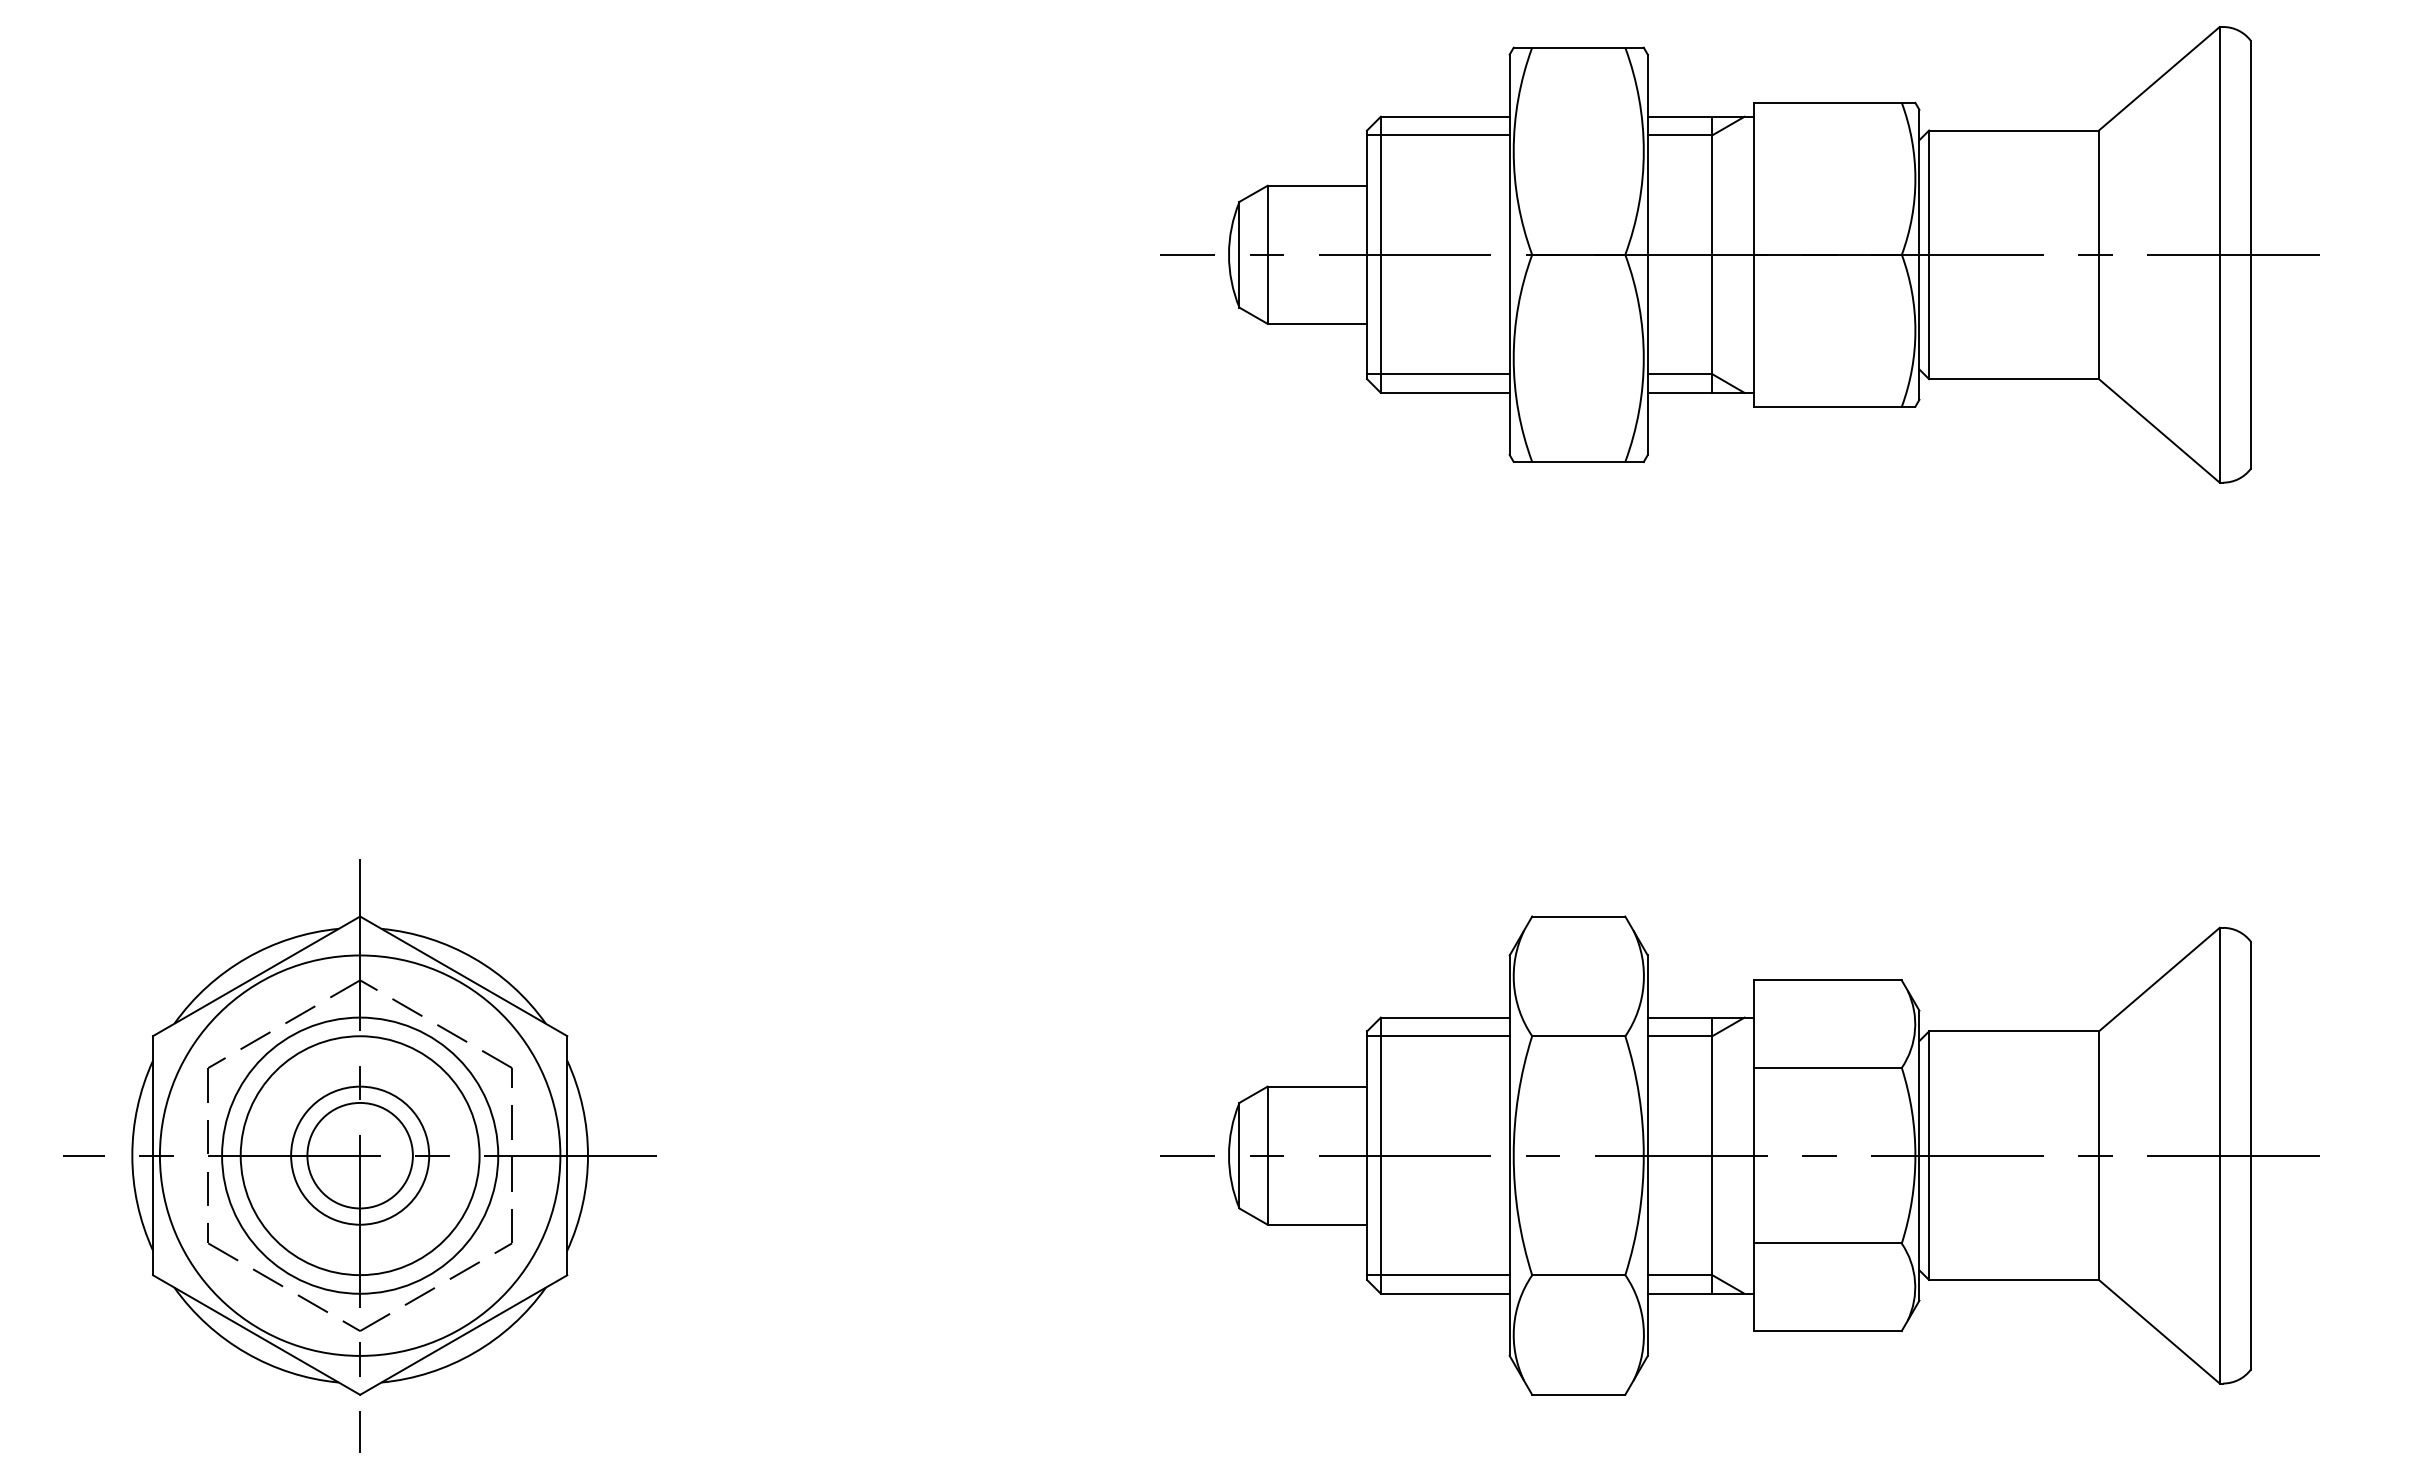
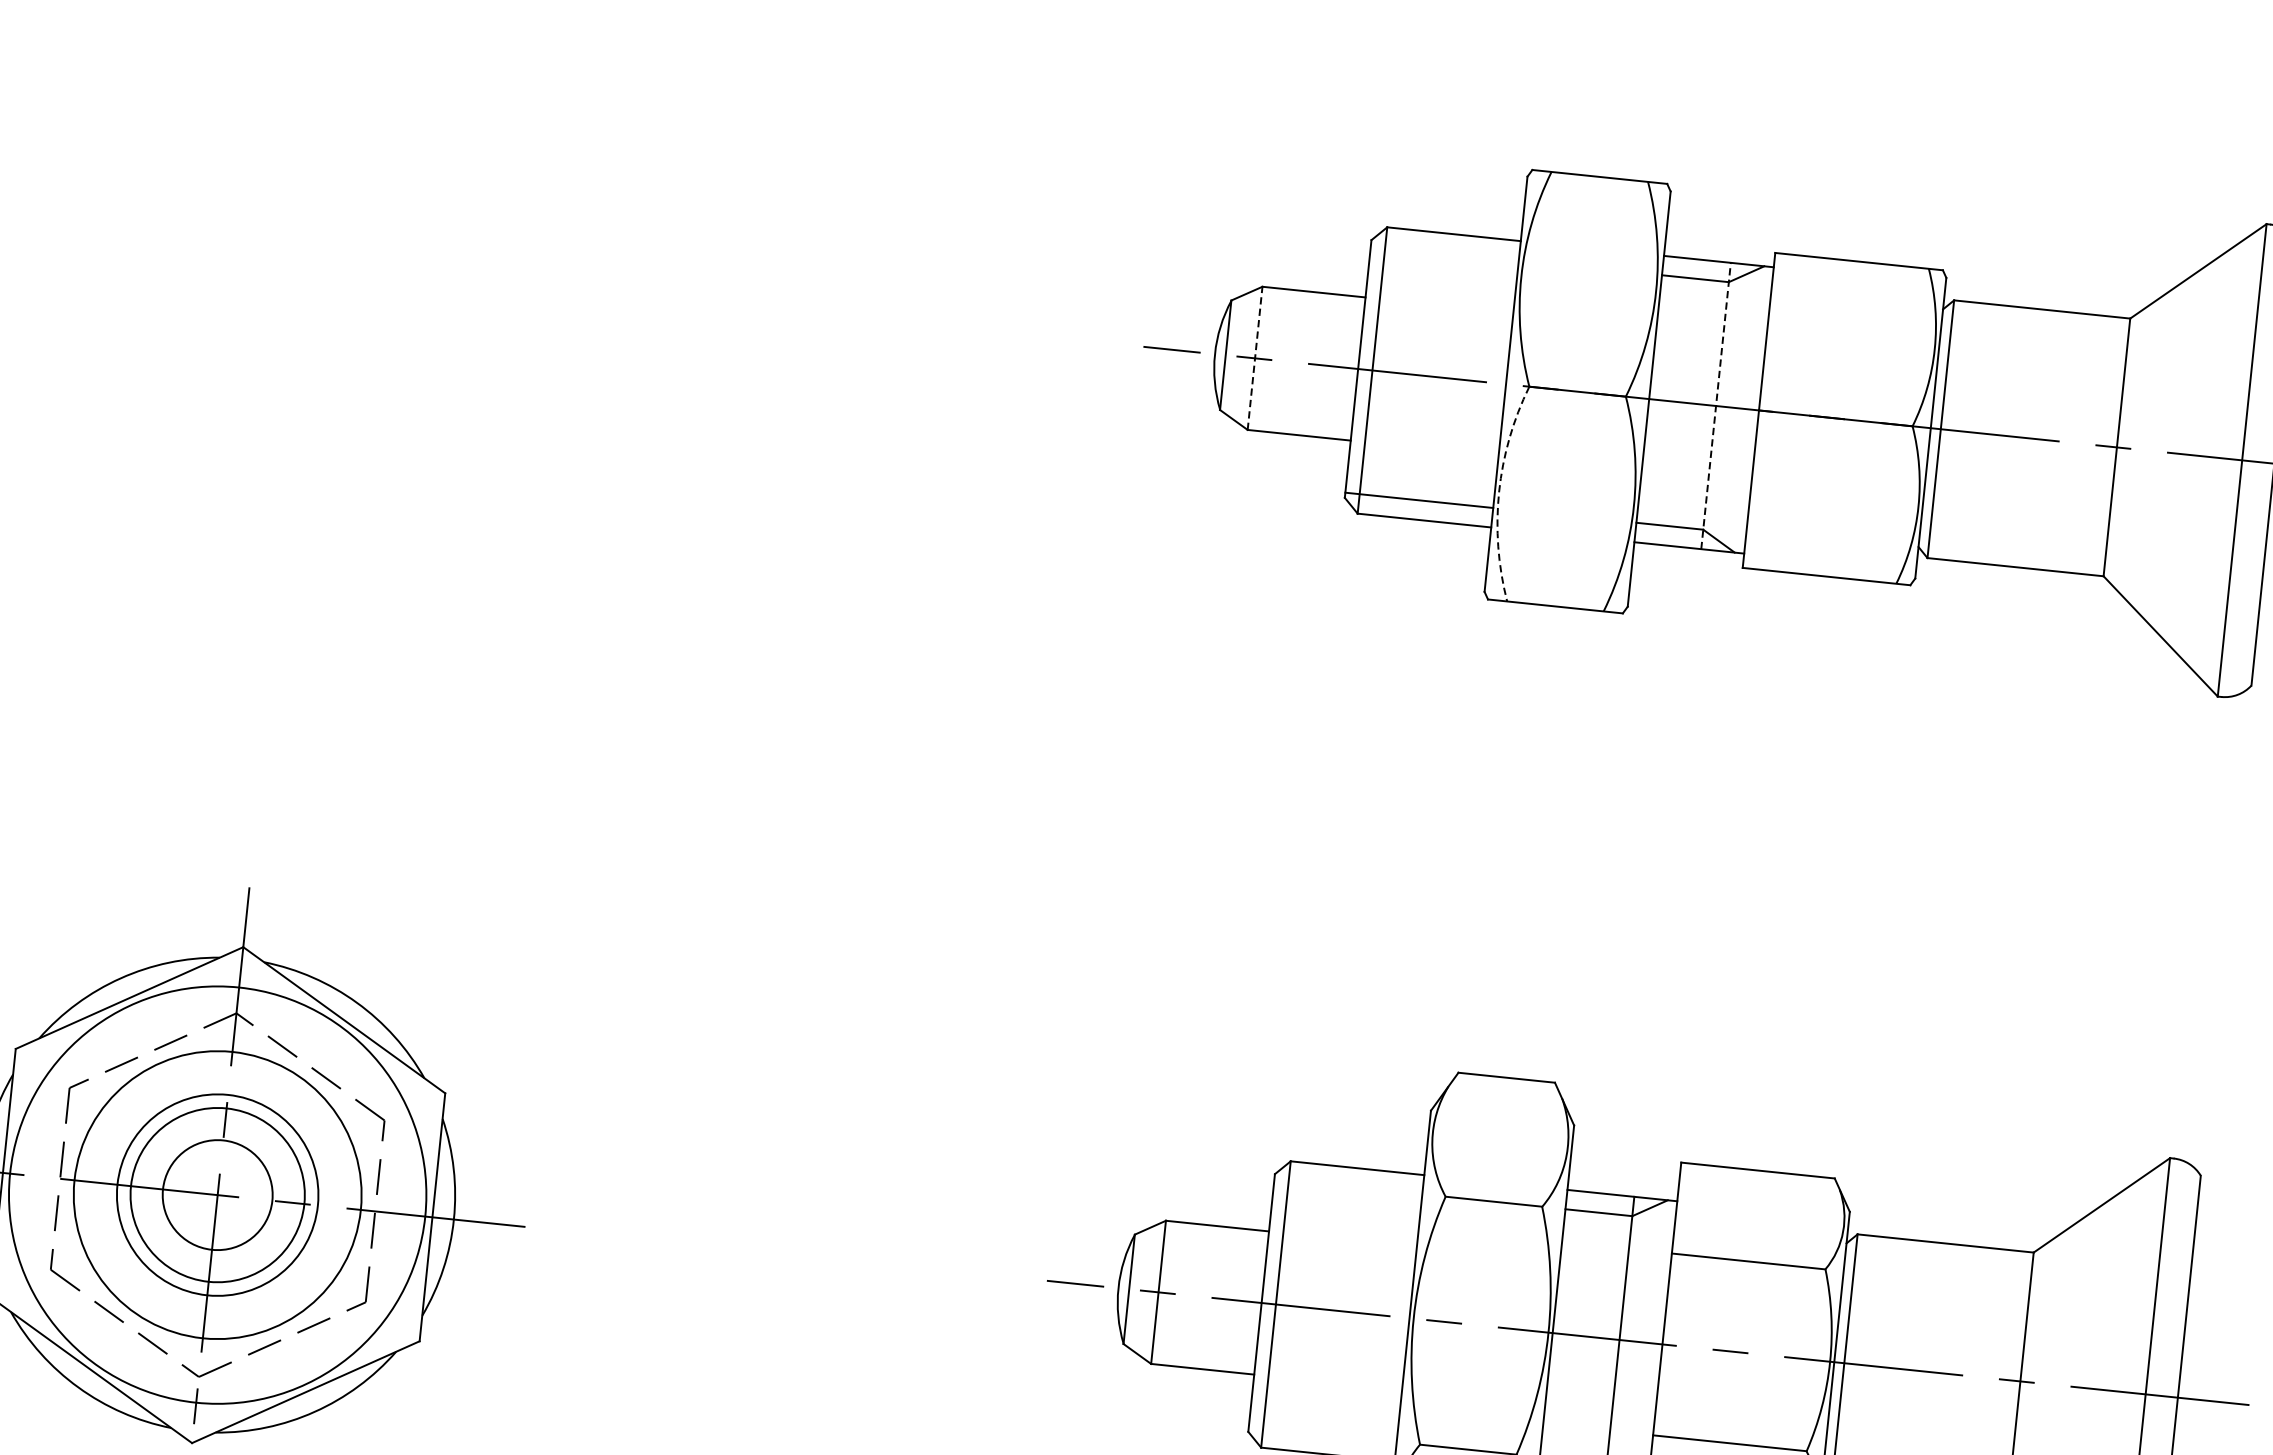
line: (1438, 135) -> (1444, 252), removed
line: (1267, 254) -> (1254, 357), solid -> dashed
line: (1712, 254) -> (1716, 405), solid -> dashed
arc: (1513, 358) -> (1498, 492), solid -> dashed
line: (1438, 1036) -> (1348, 1187), removed
circle: (359, 1155) -> (217, 1194), size x0.7
circle: (360, 1155) -> (218, 1194), size x1.4
line: (1438, 1275) -> (1322, 1434), removed

